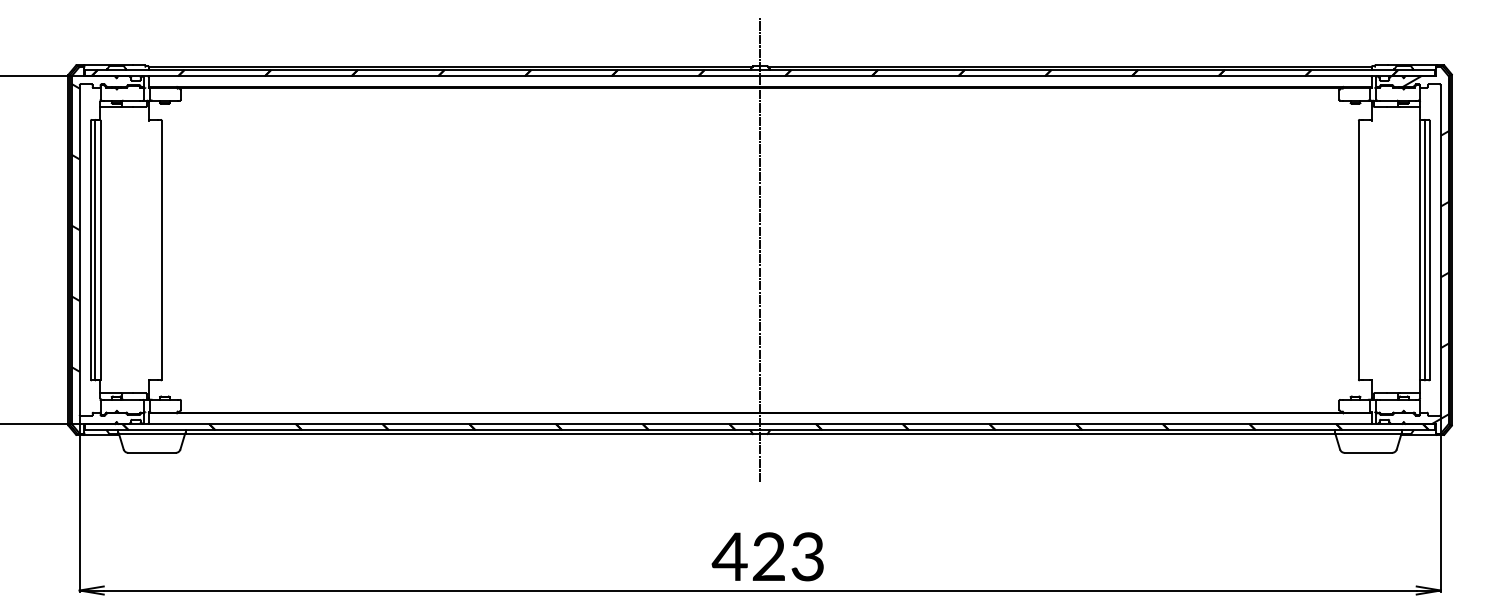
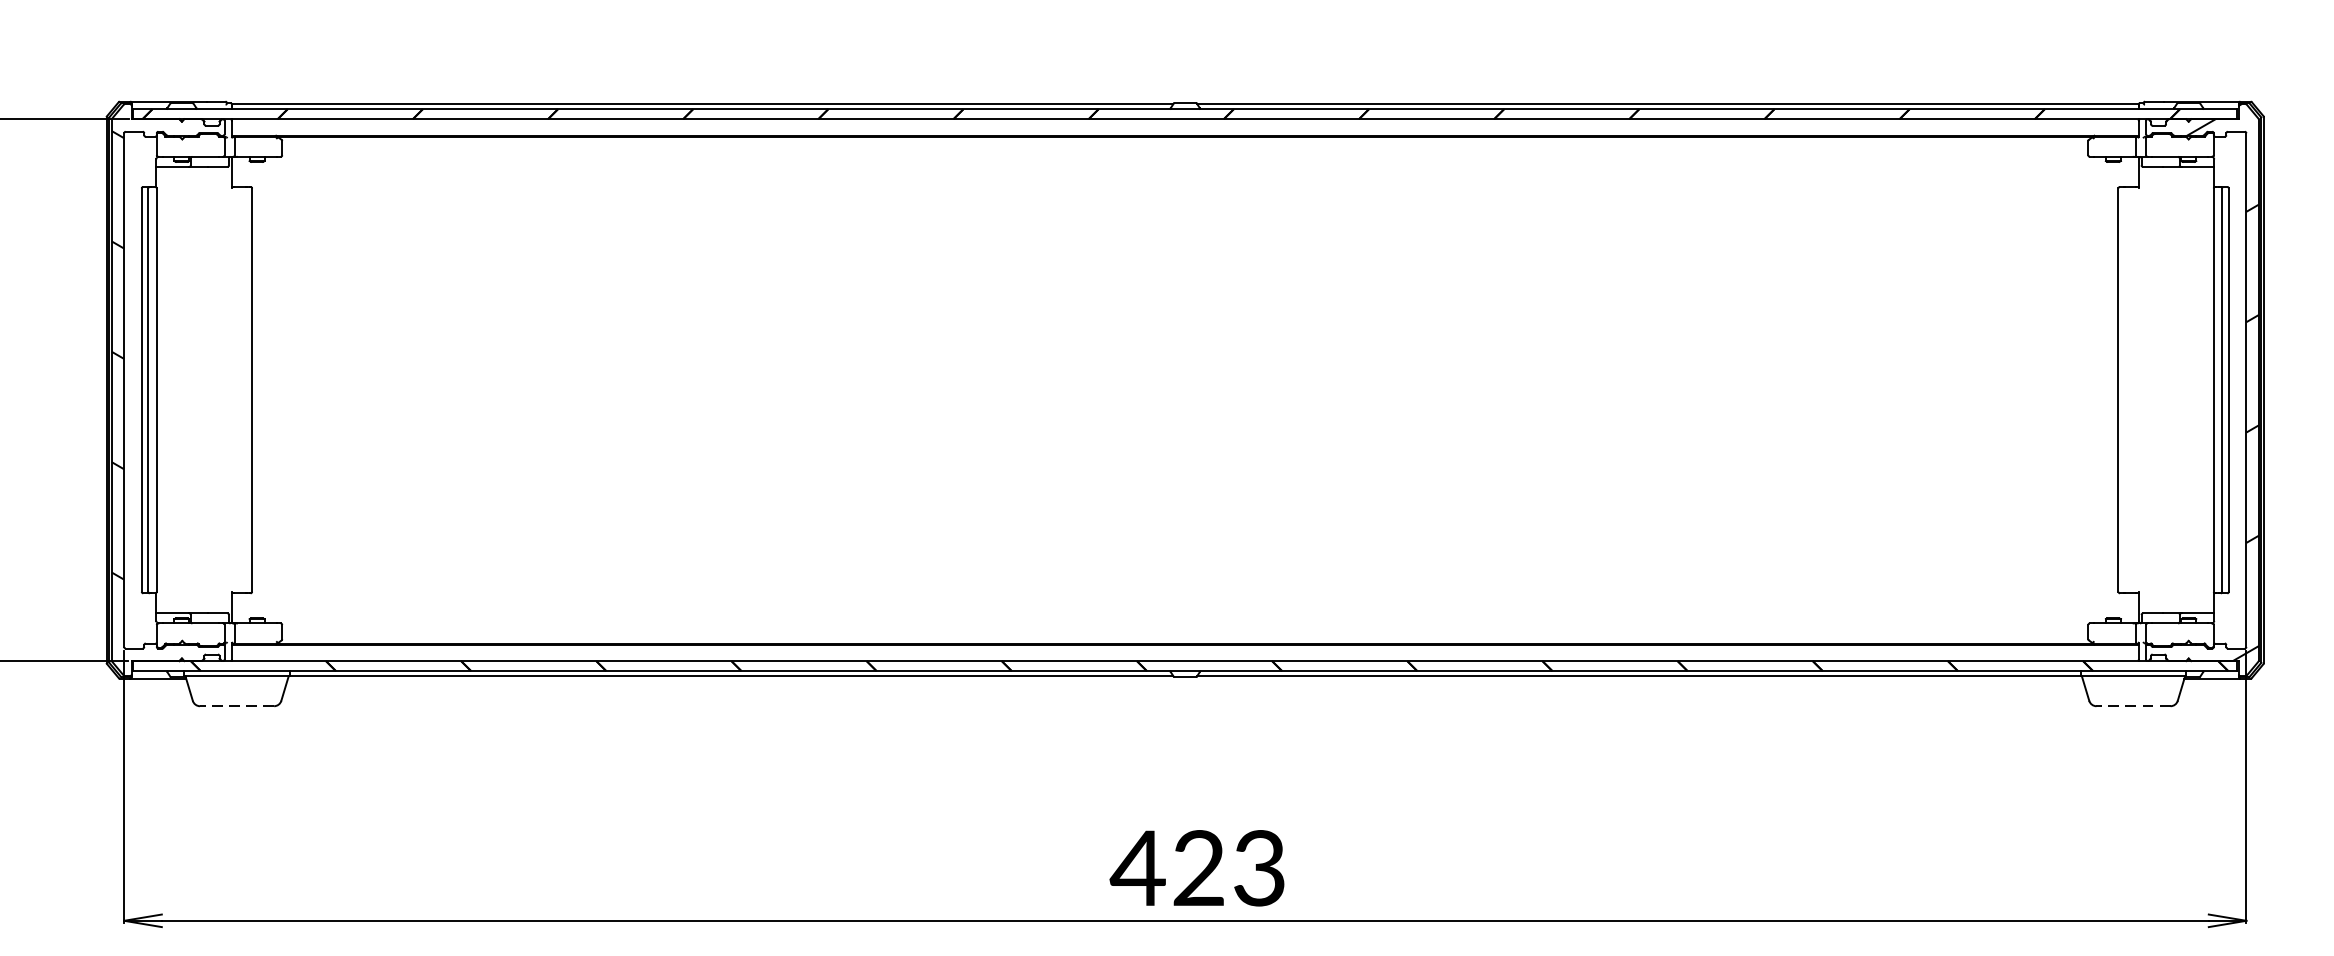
line: (760, 249) -> (1185, 389), removed
line: (152, 452) -> (237, 705), solid -> dashed
line: (1368, 452) -> (2133, 705), solid -> dashed

